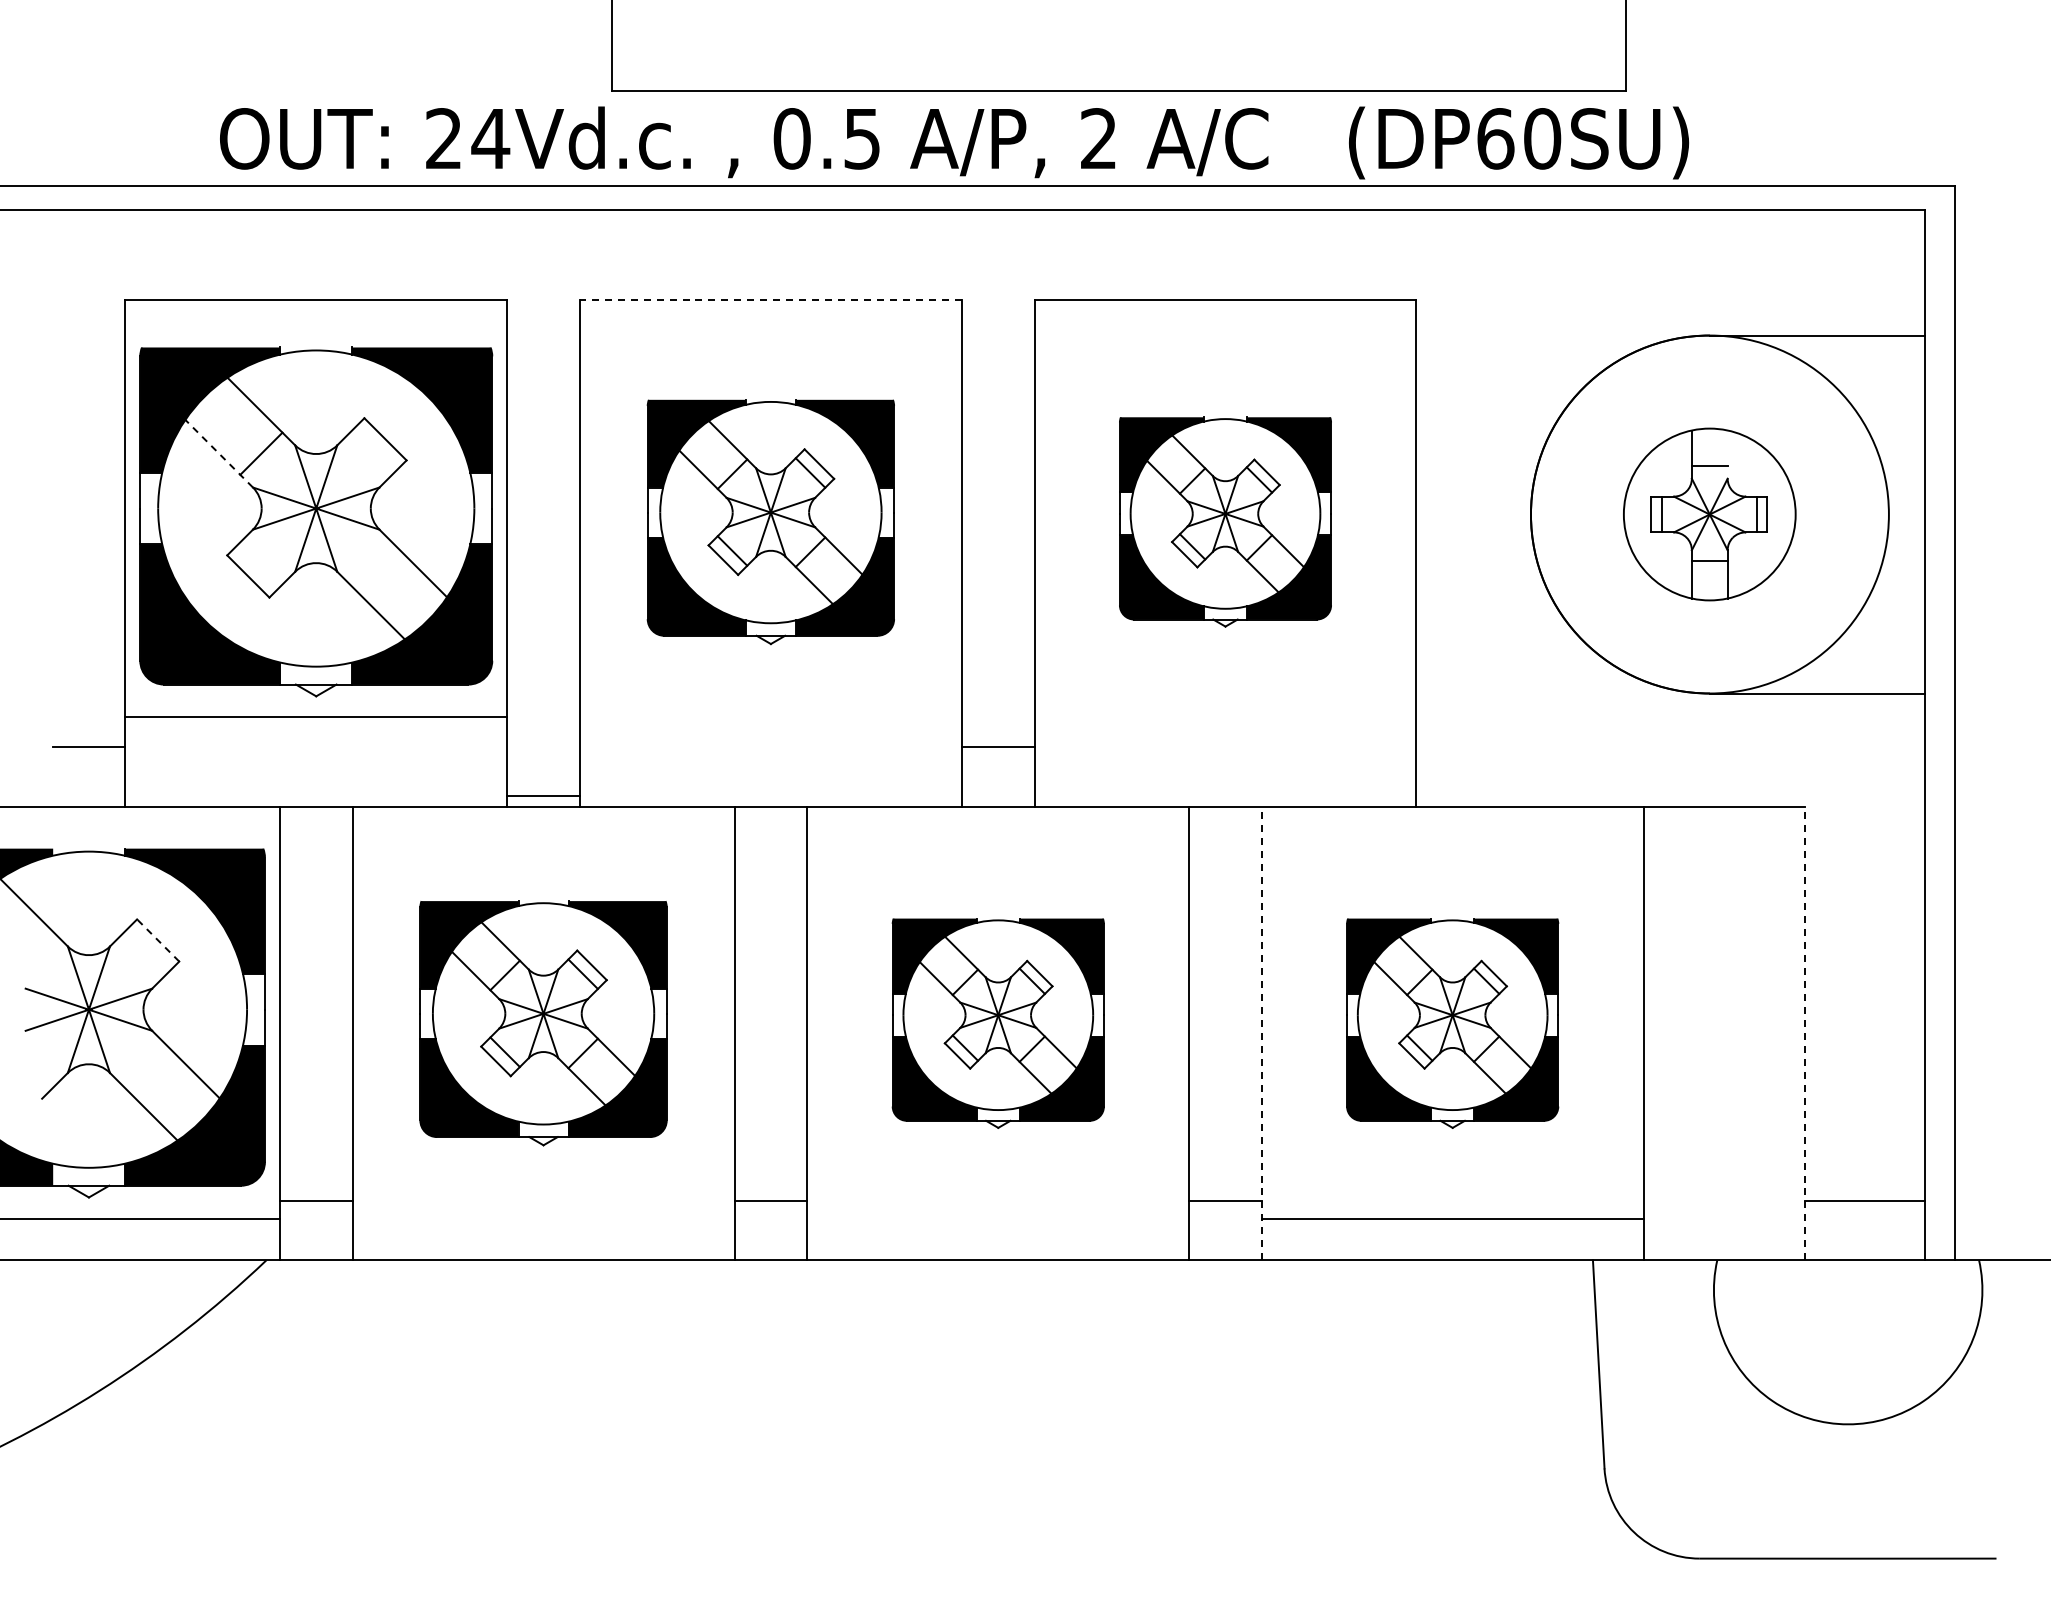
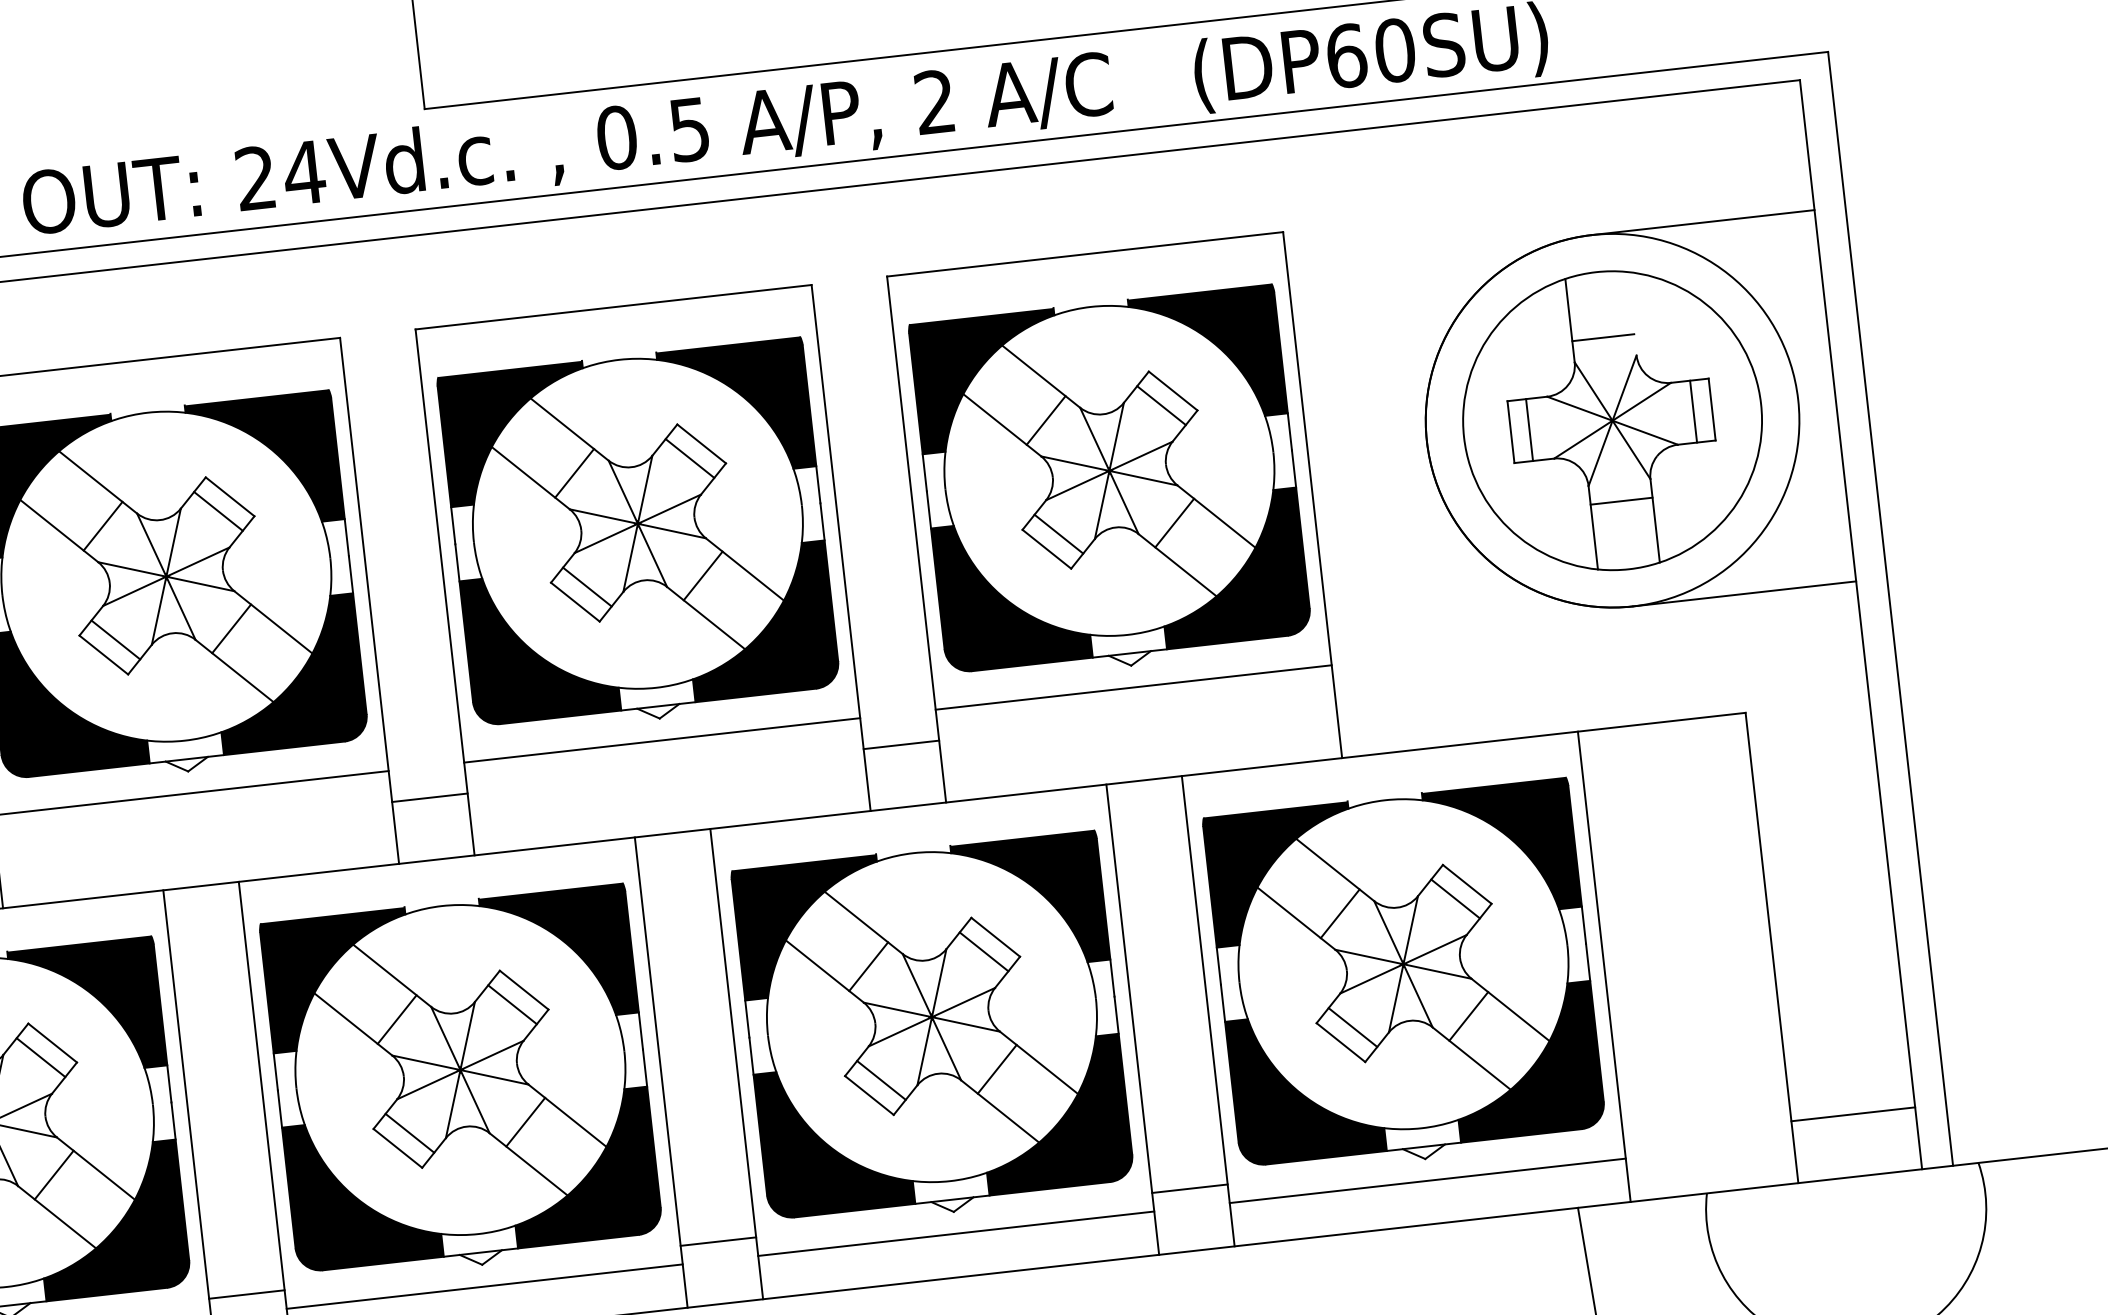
line: (770, 299) -> (613, 307), dashed -> solid
line: (372, 451) -> (218, 510), added
line: (219, 453) -> (59, 530), dashed -> solid
part: (1709, 514) -> (1612, 420), size x1.67
part: (770, 521) -> (639, 537), size x1.43
part: (1225, 521) -> (1110, 484), size x1.67
line: (261, 563) -> (115, 640), added
line: (372, 565) -> (231, 629), added
line: (770, 717) -> (661, 740), added
line: (1225, 717) -> (1133, 687), added
line: (543, 796) -> (429, 798), moved
line: (158, 940) -> (52, 1043), dashed -> solid
line: (145, 953) -> (41, 1058), added
part: (543, 1023) -> (461, 1084), size x1.43
part: (998, 1023) -> (933, 1031), size x1.67
part: (1452, 1023) -> (1404, 978), size x1.67
line: (1261, 1033) -> (1207, 1011), dashed -> solid
line: (1805, 1033) -> (1772, 947), dashed -> solid
line: (145, 1066) -> (54, 1175), added
line: (543, 1218) -> (484, 1286), added
line: (998, 1218) -> (956, 1233), added

